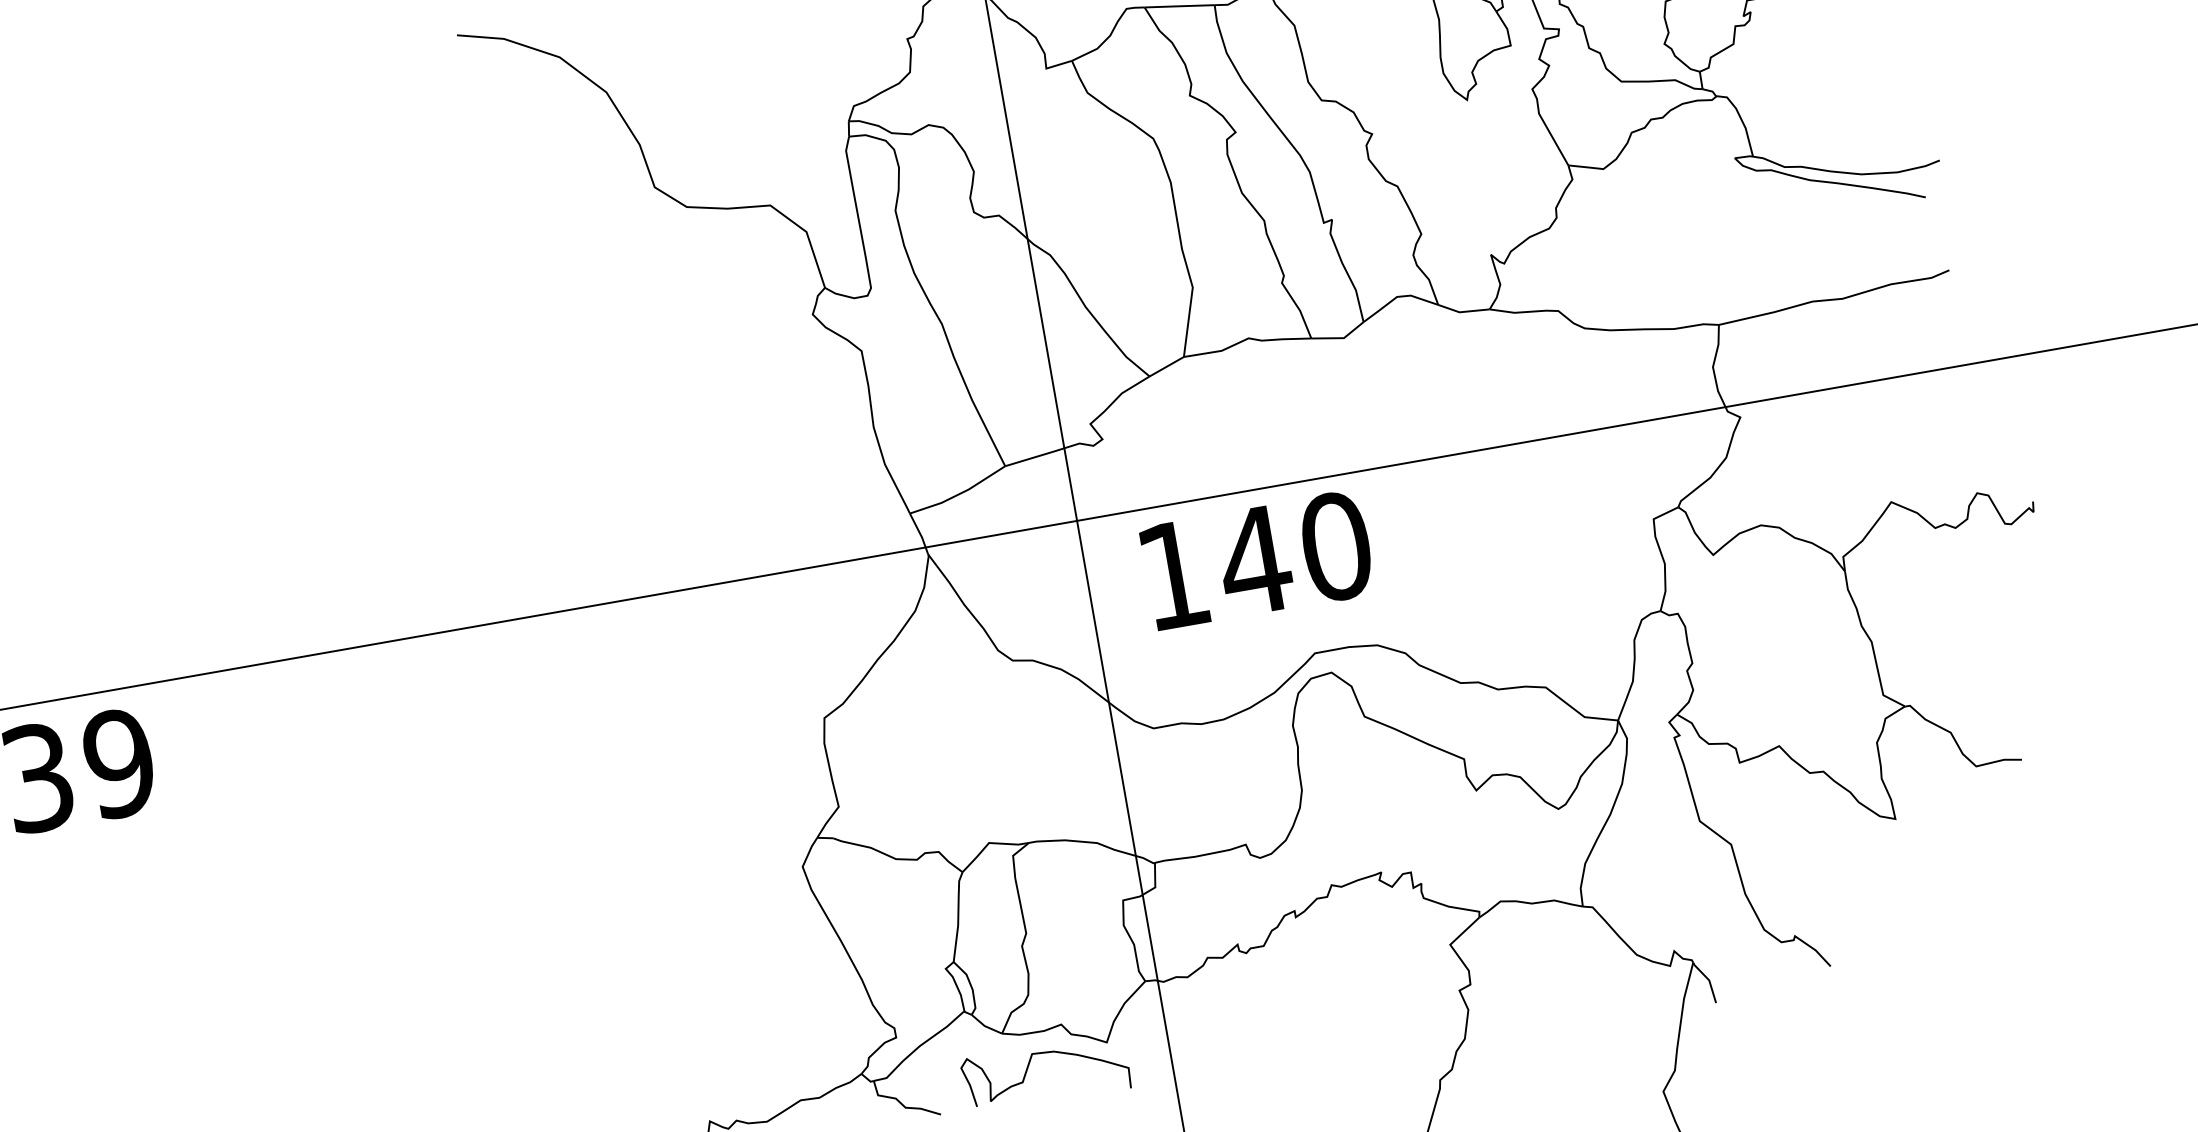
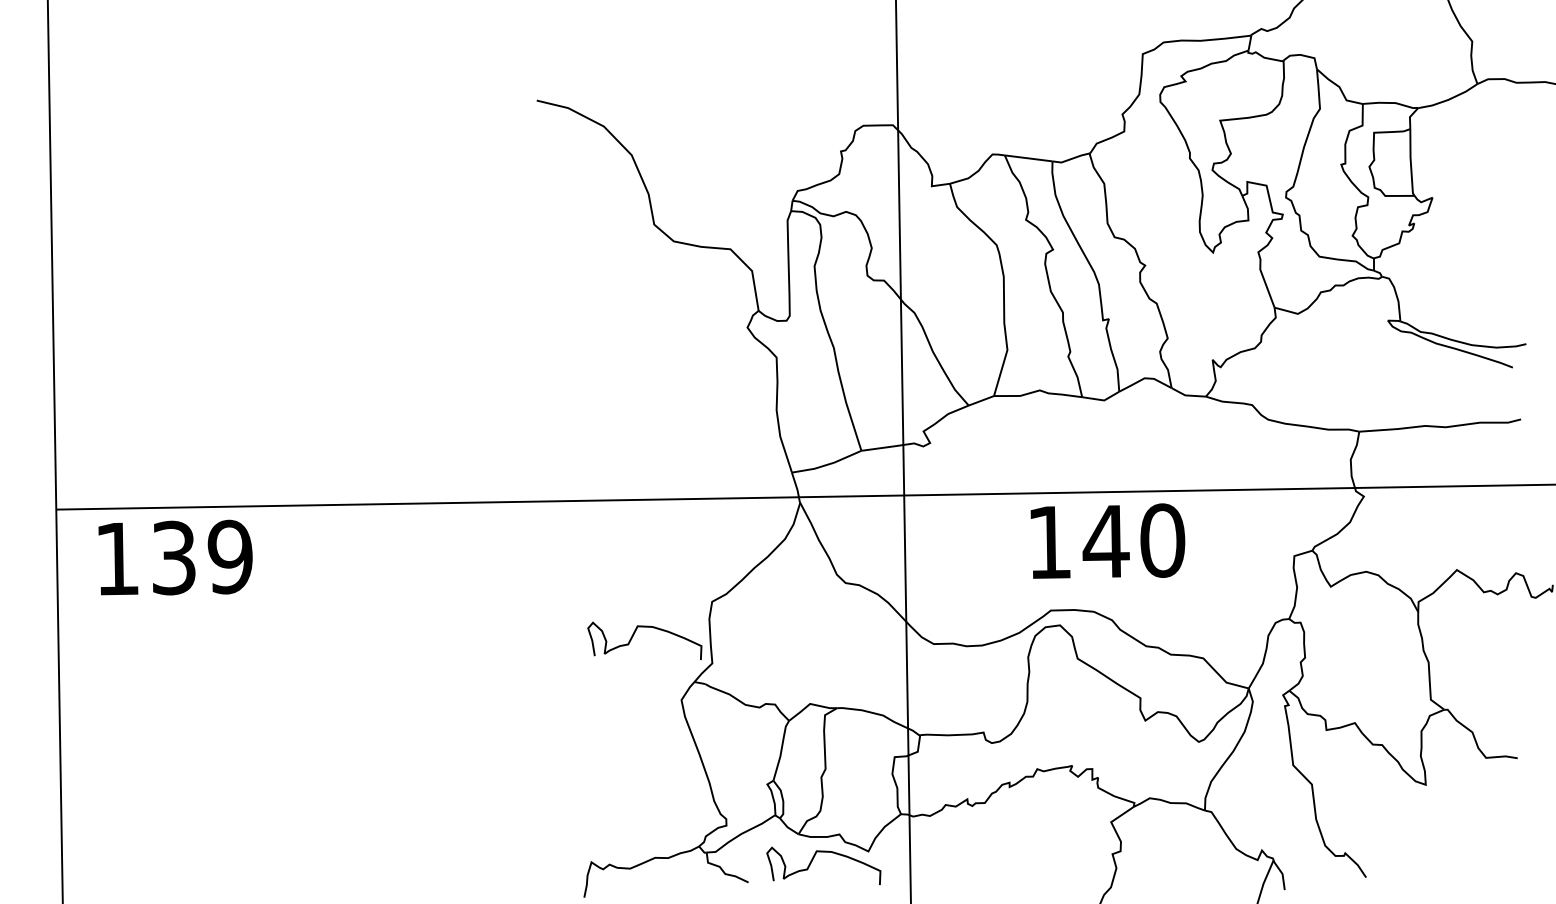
text: (1256, 559) -> (1107, 540), moved
curve: (719, 782) -> (634, 634), added

